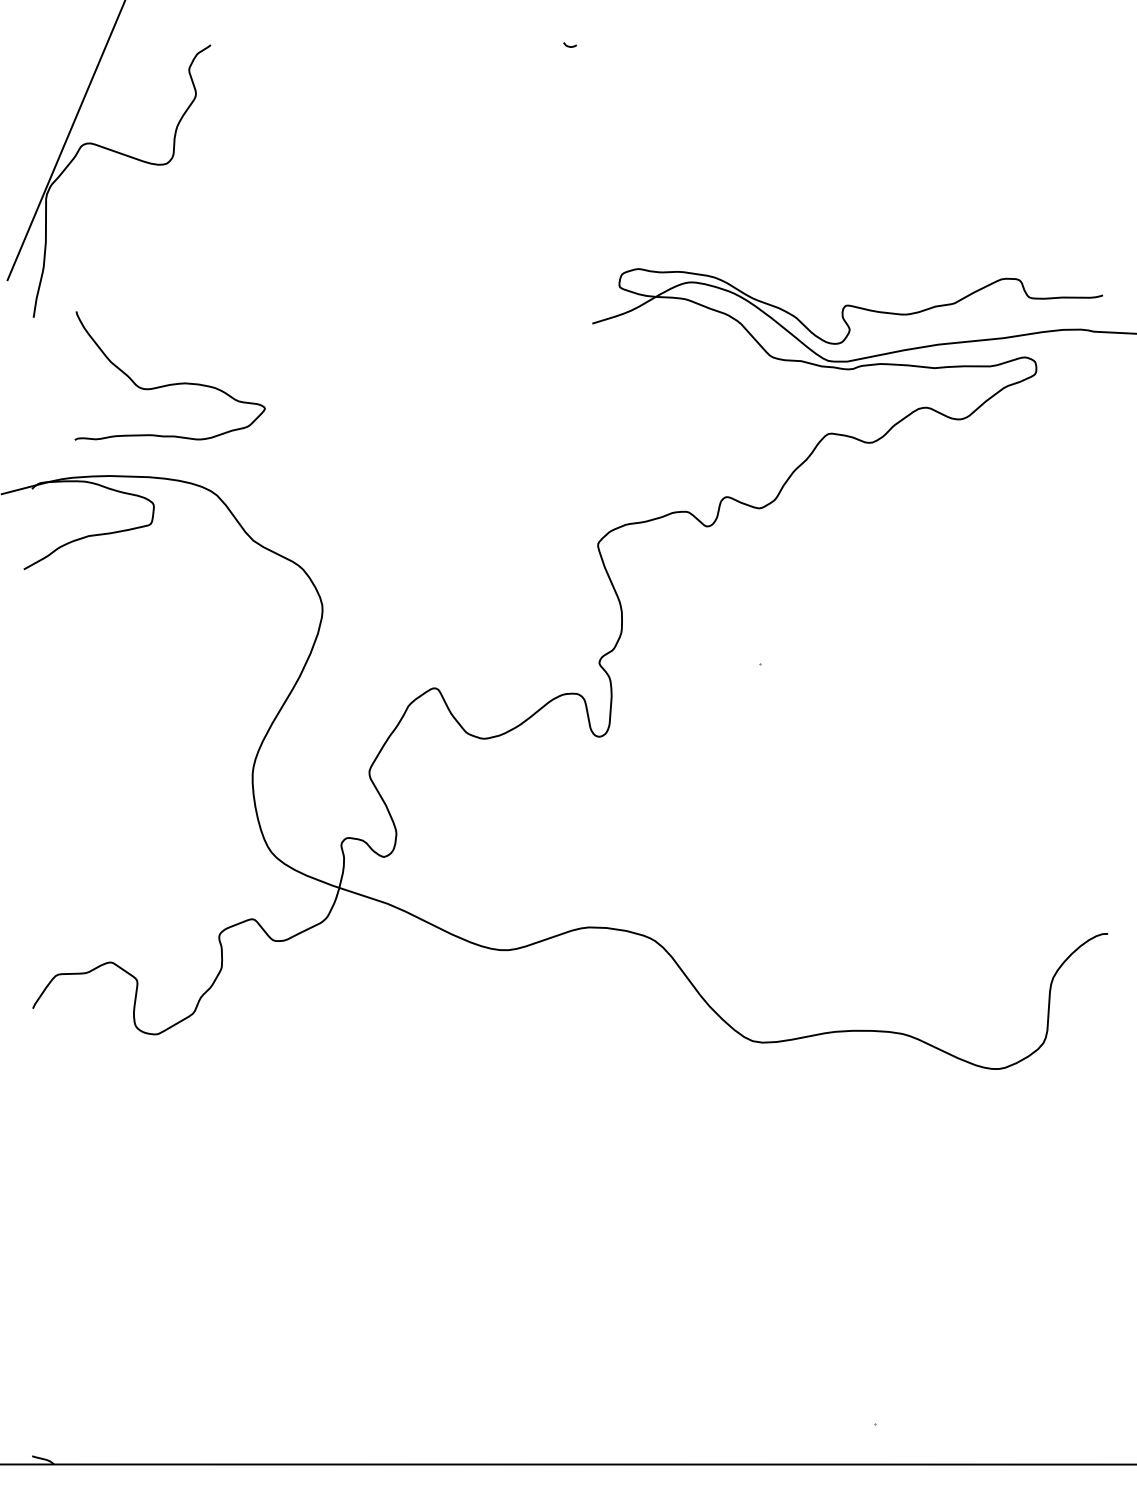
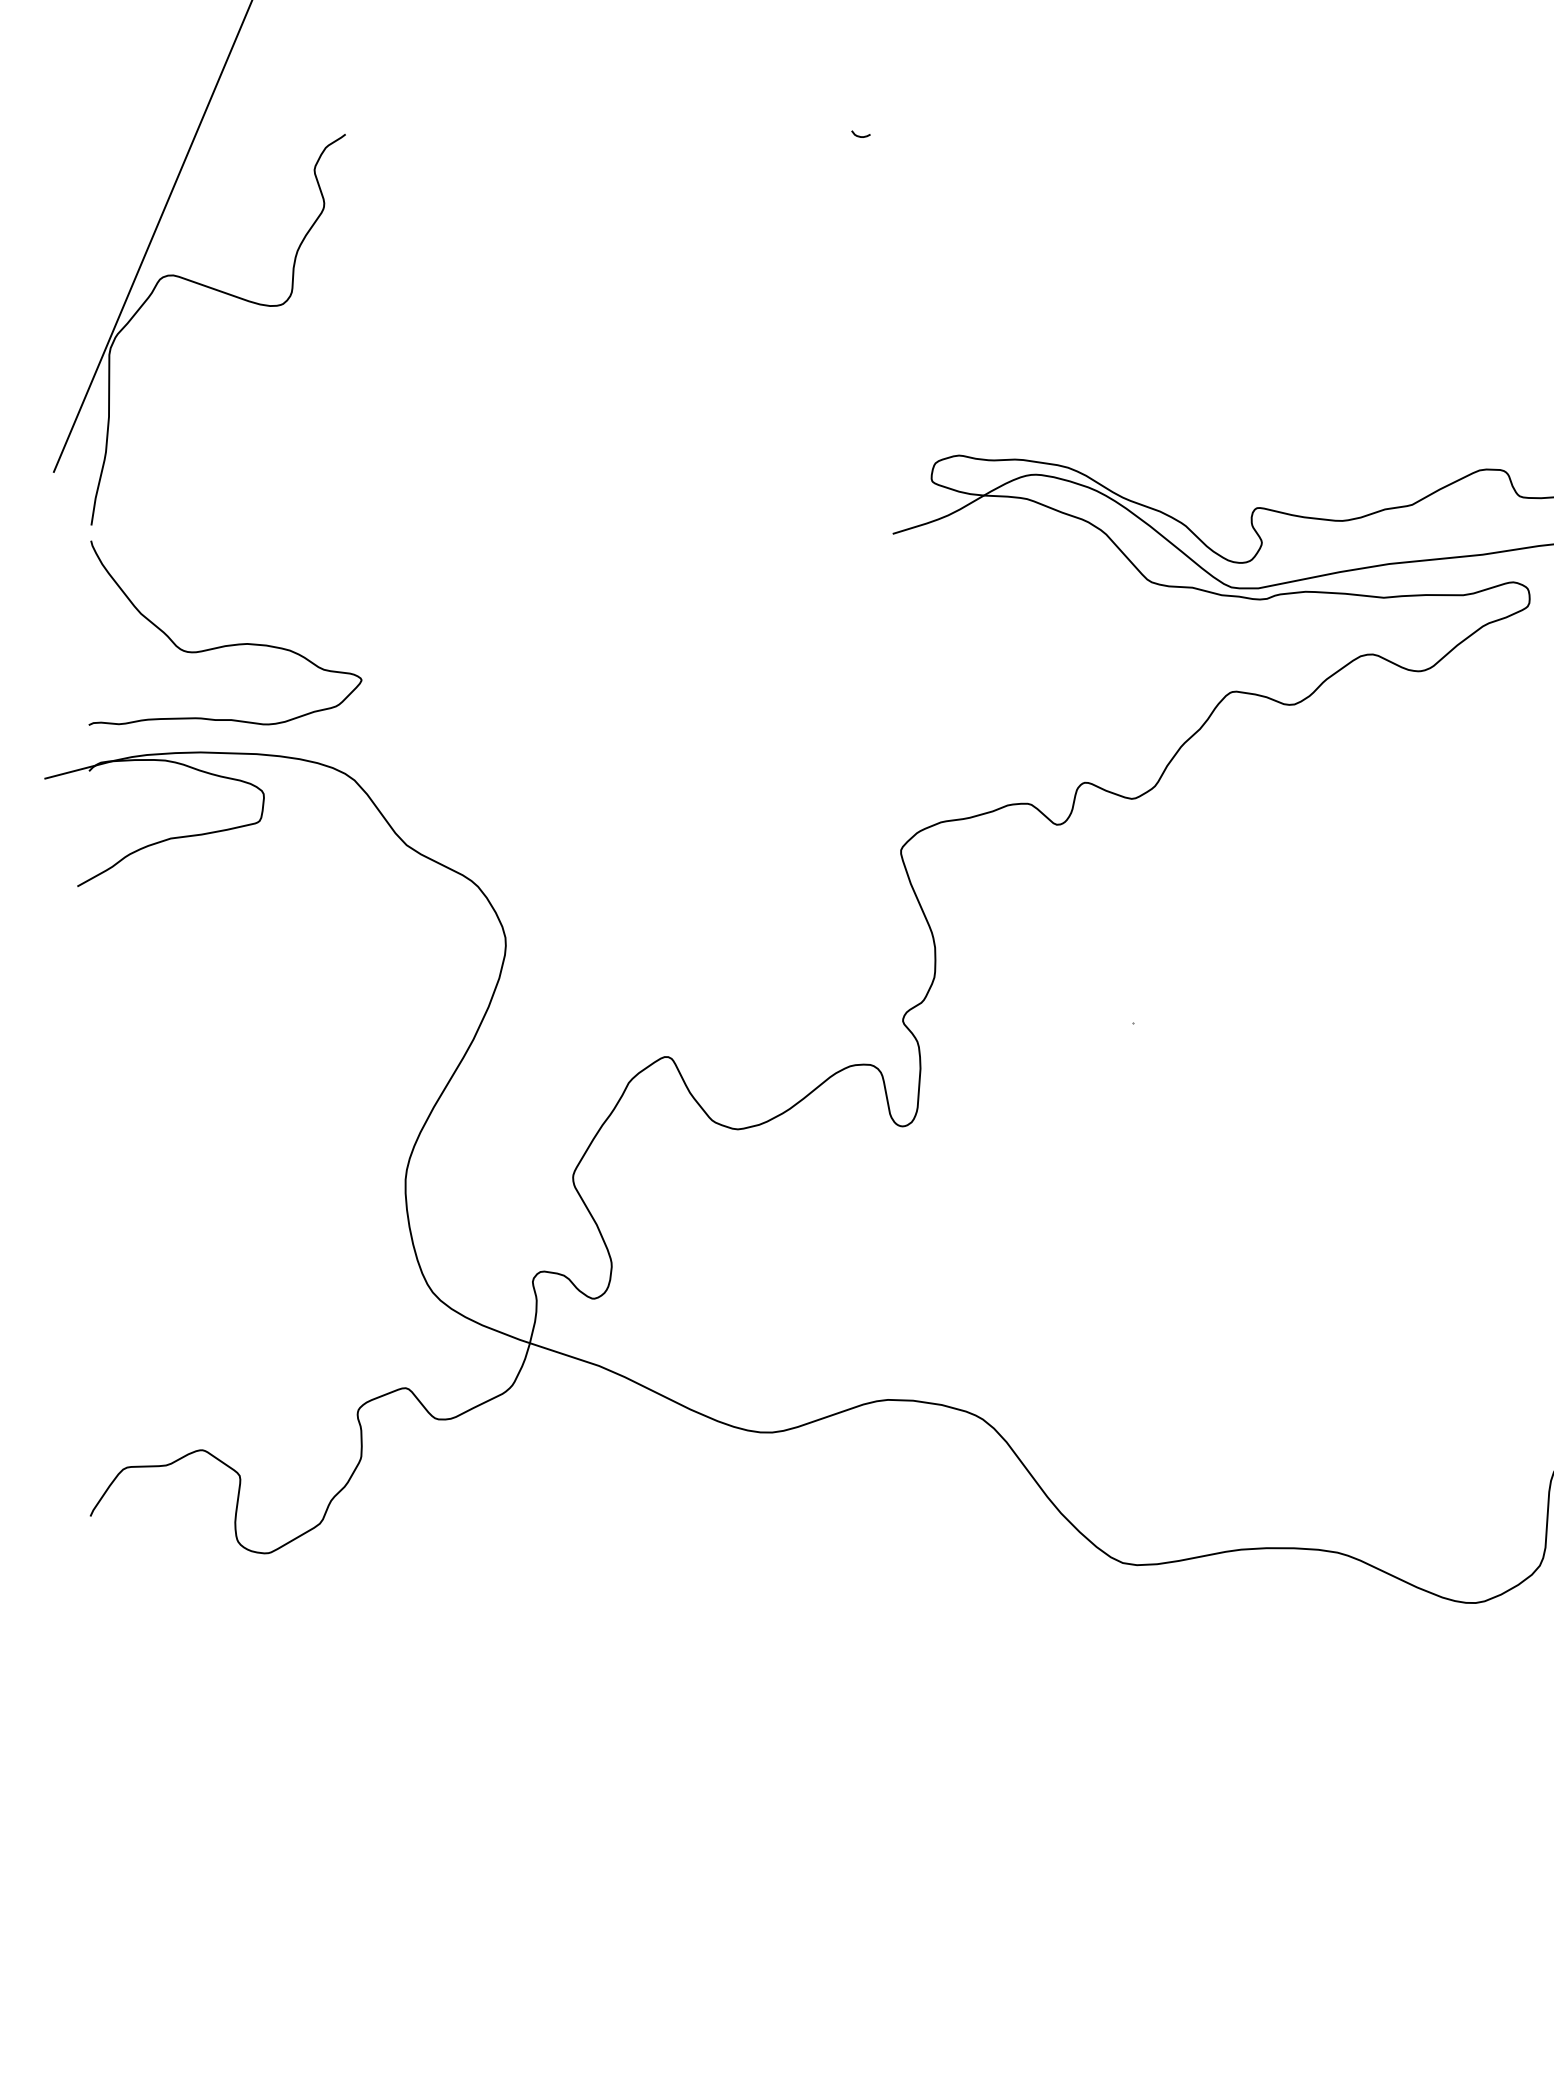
curve: (170, 383) -> (226, 644), moved

